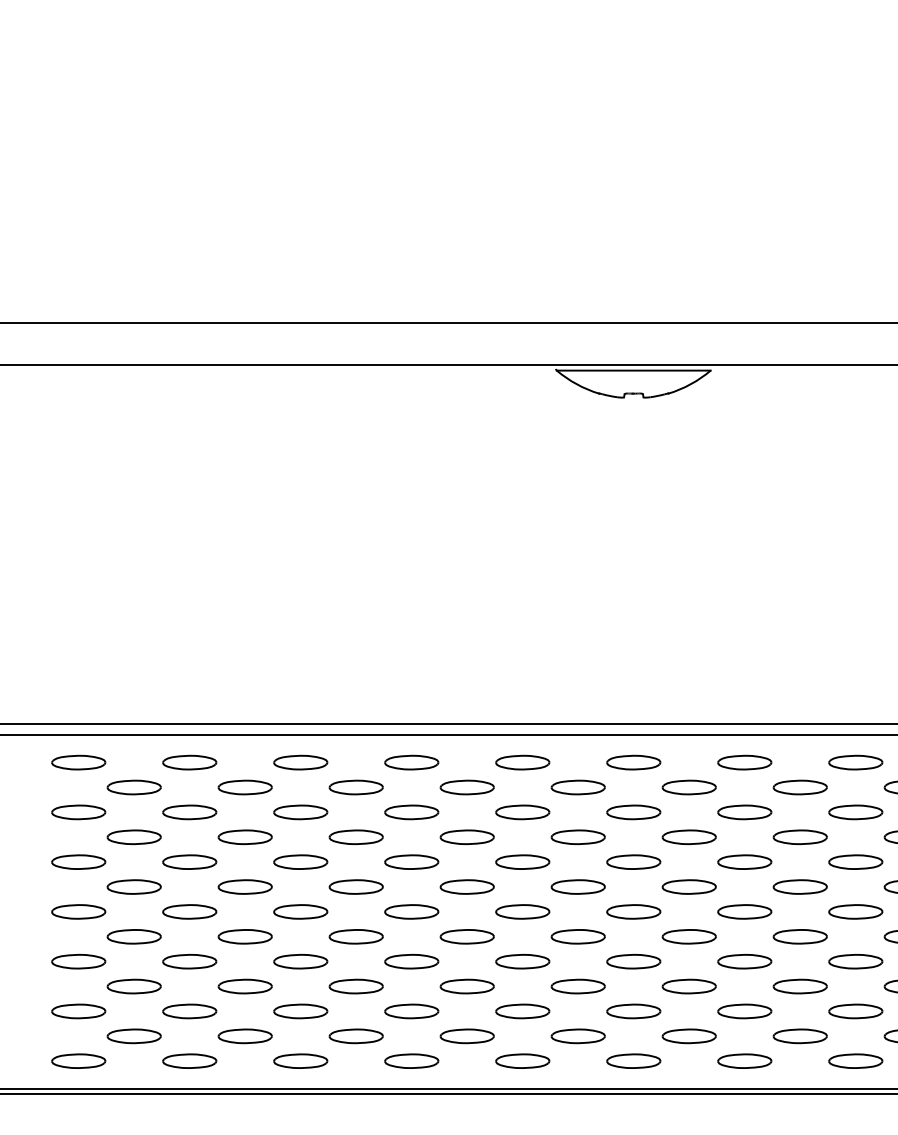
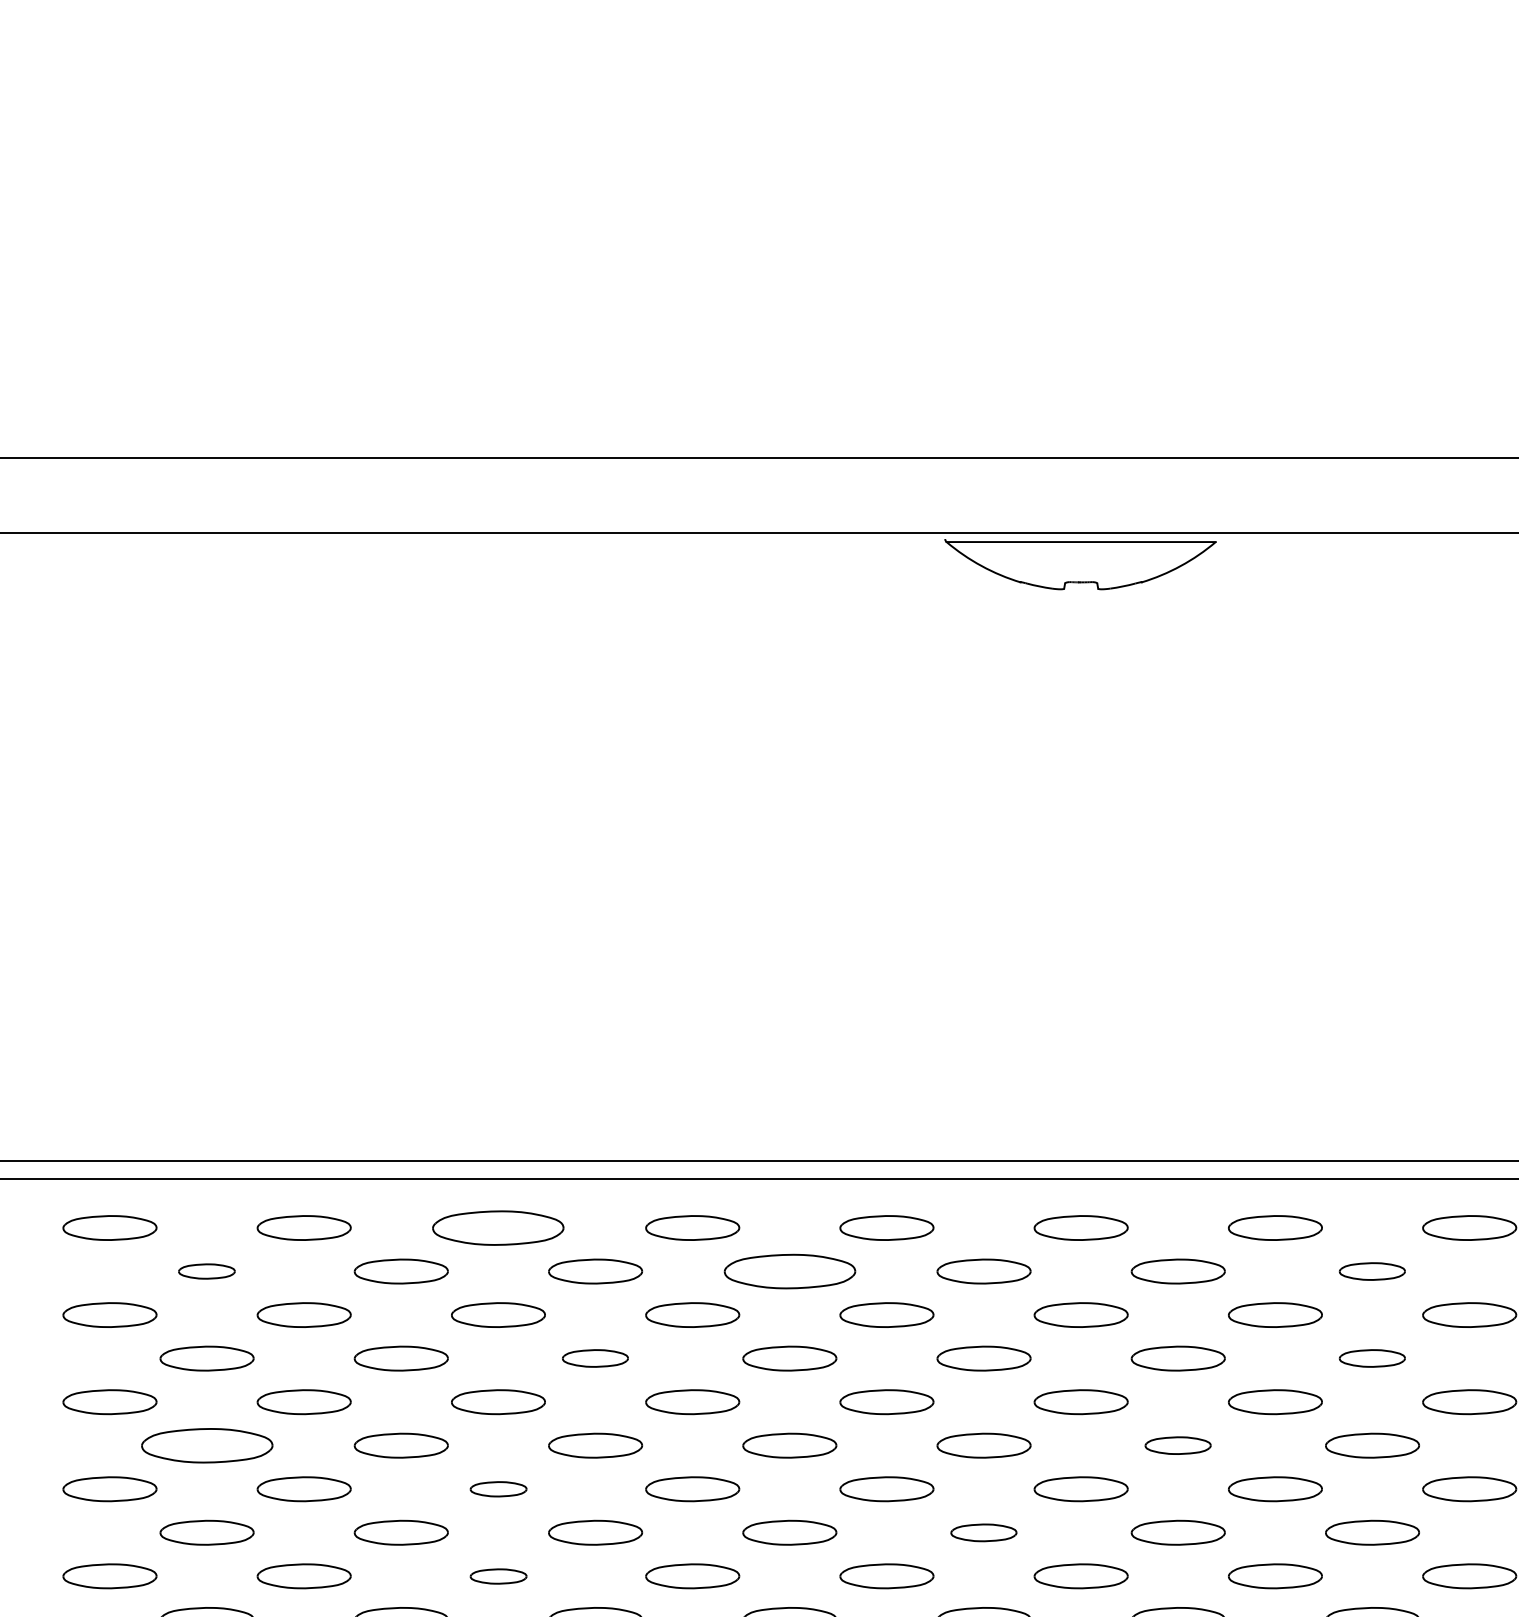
part: (300, 762) -> (498, 1227), size x1.4
part: (133, 787) -> (205, 1271), size x0.6
part: (466, 787) -> (788, 1271), size x1.4
part: (799, 787) -> (1371, 1271), size x0.7
part: (355, 836) -> (594, 1357), size x0.7
part: (799, 836) -> (1371, 1357), size x0.7
part: (133, 886) -> (205, 1444), size x1.4
part: (688, 886) -> (1176, 1444), size x0.7
part: (300, 911) -> (498, 1488), size x0.6
part: (577, 936) -> (982, 1532), size x0.7
part: (300, 961) -> (498, 1575), size x0.6

